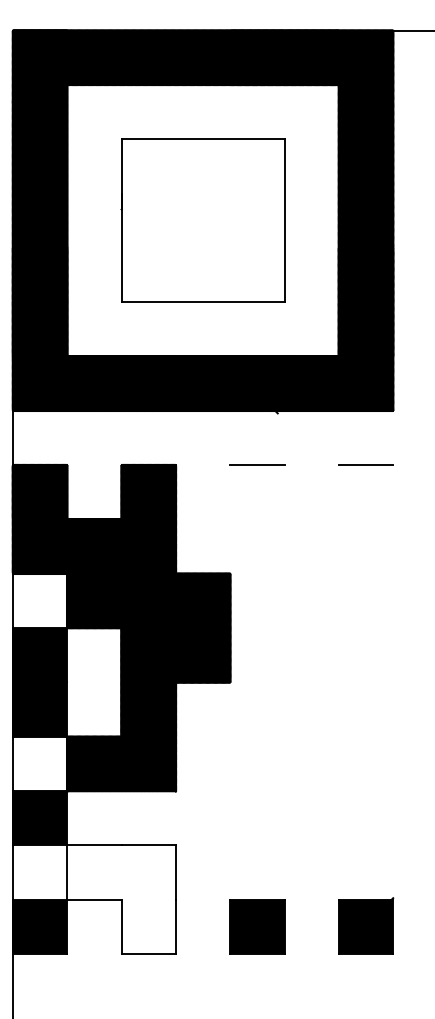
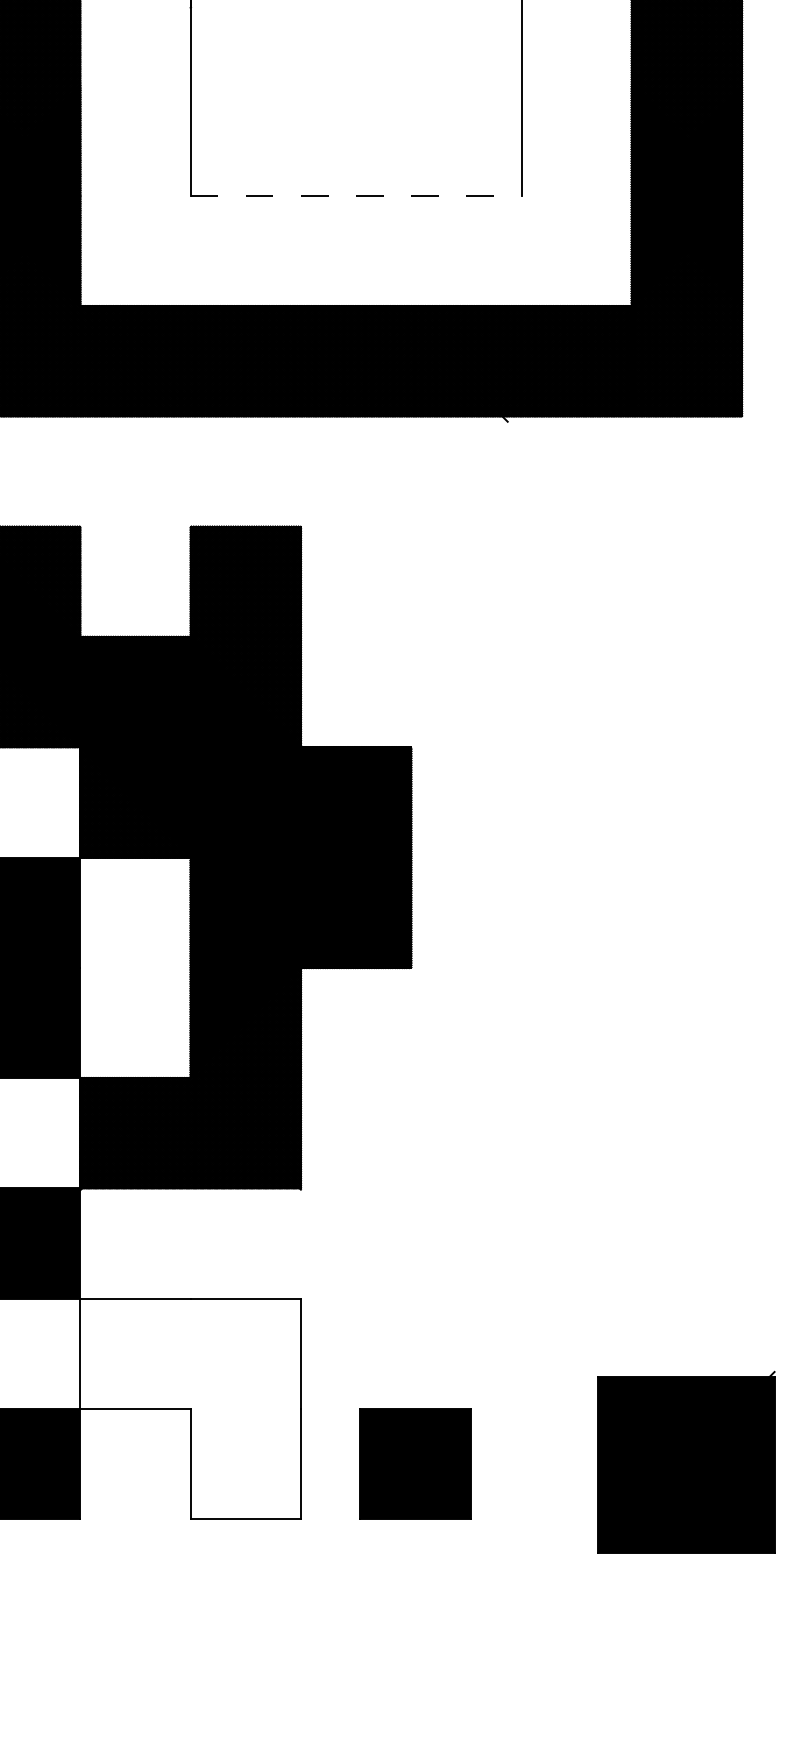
line: (203, 302) -> (356, 196), solid -> dashed
line: (257, 465) -> (466, 527), removed
line: (365, 465) -> (685, 527), removed
part: (366, 925) -> (687, 1461), size x1.6
part: (257, 926) -> (415, 1463), moved

